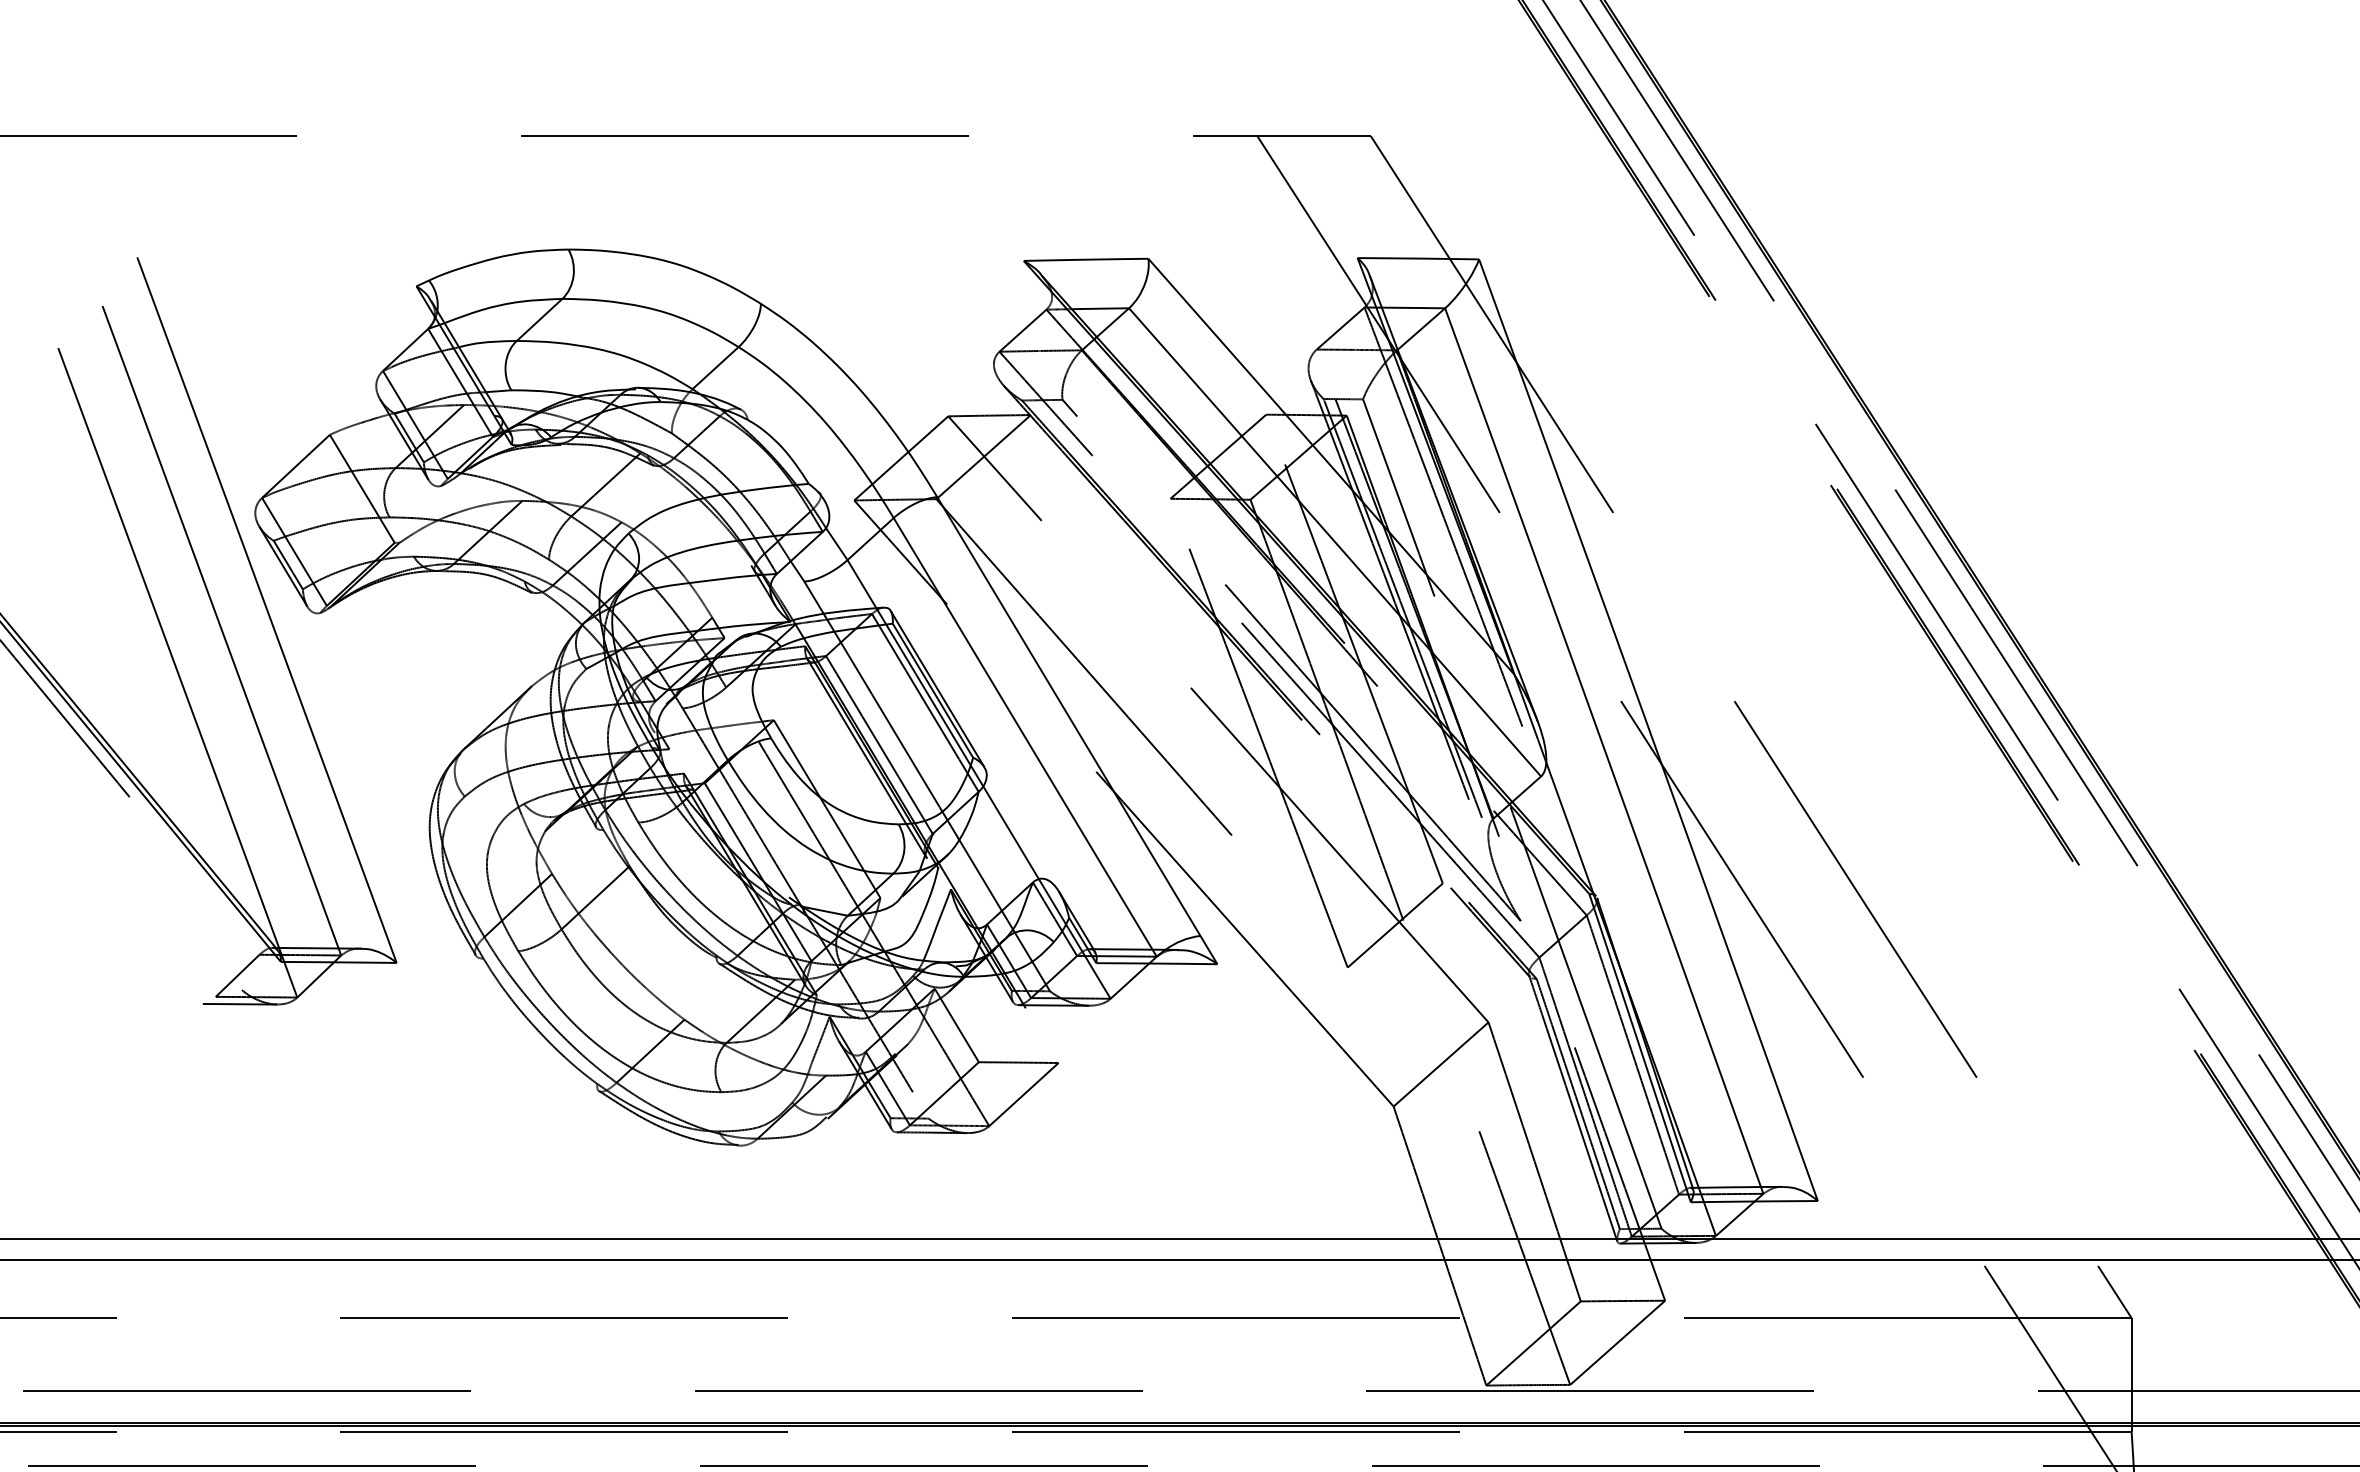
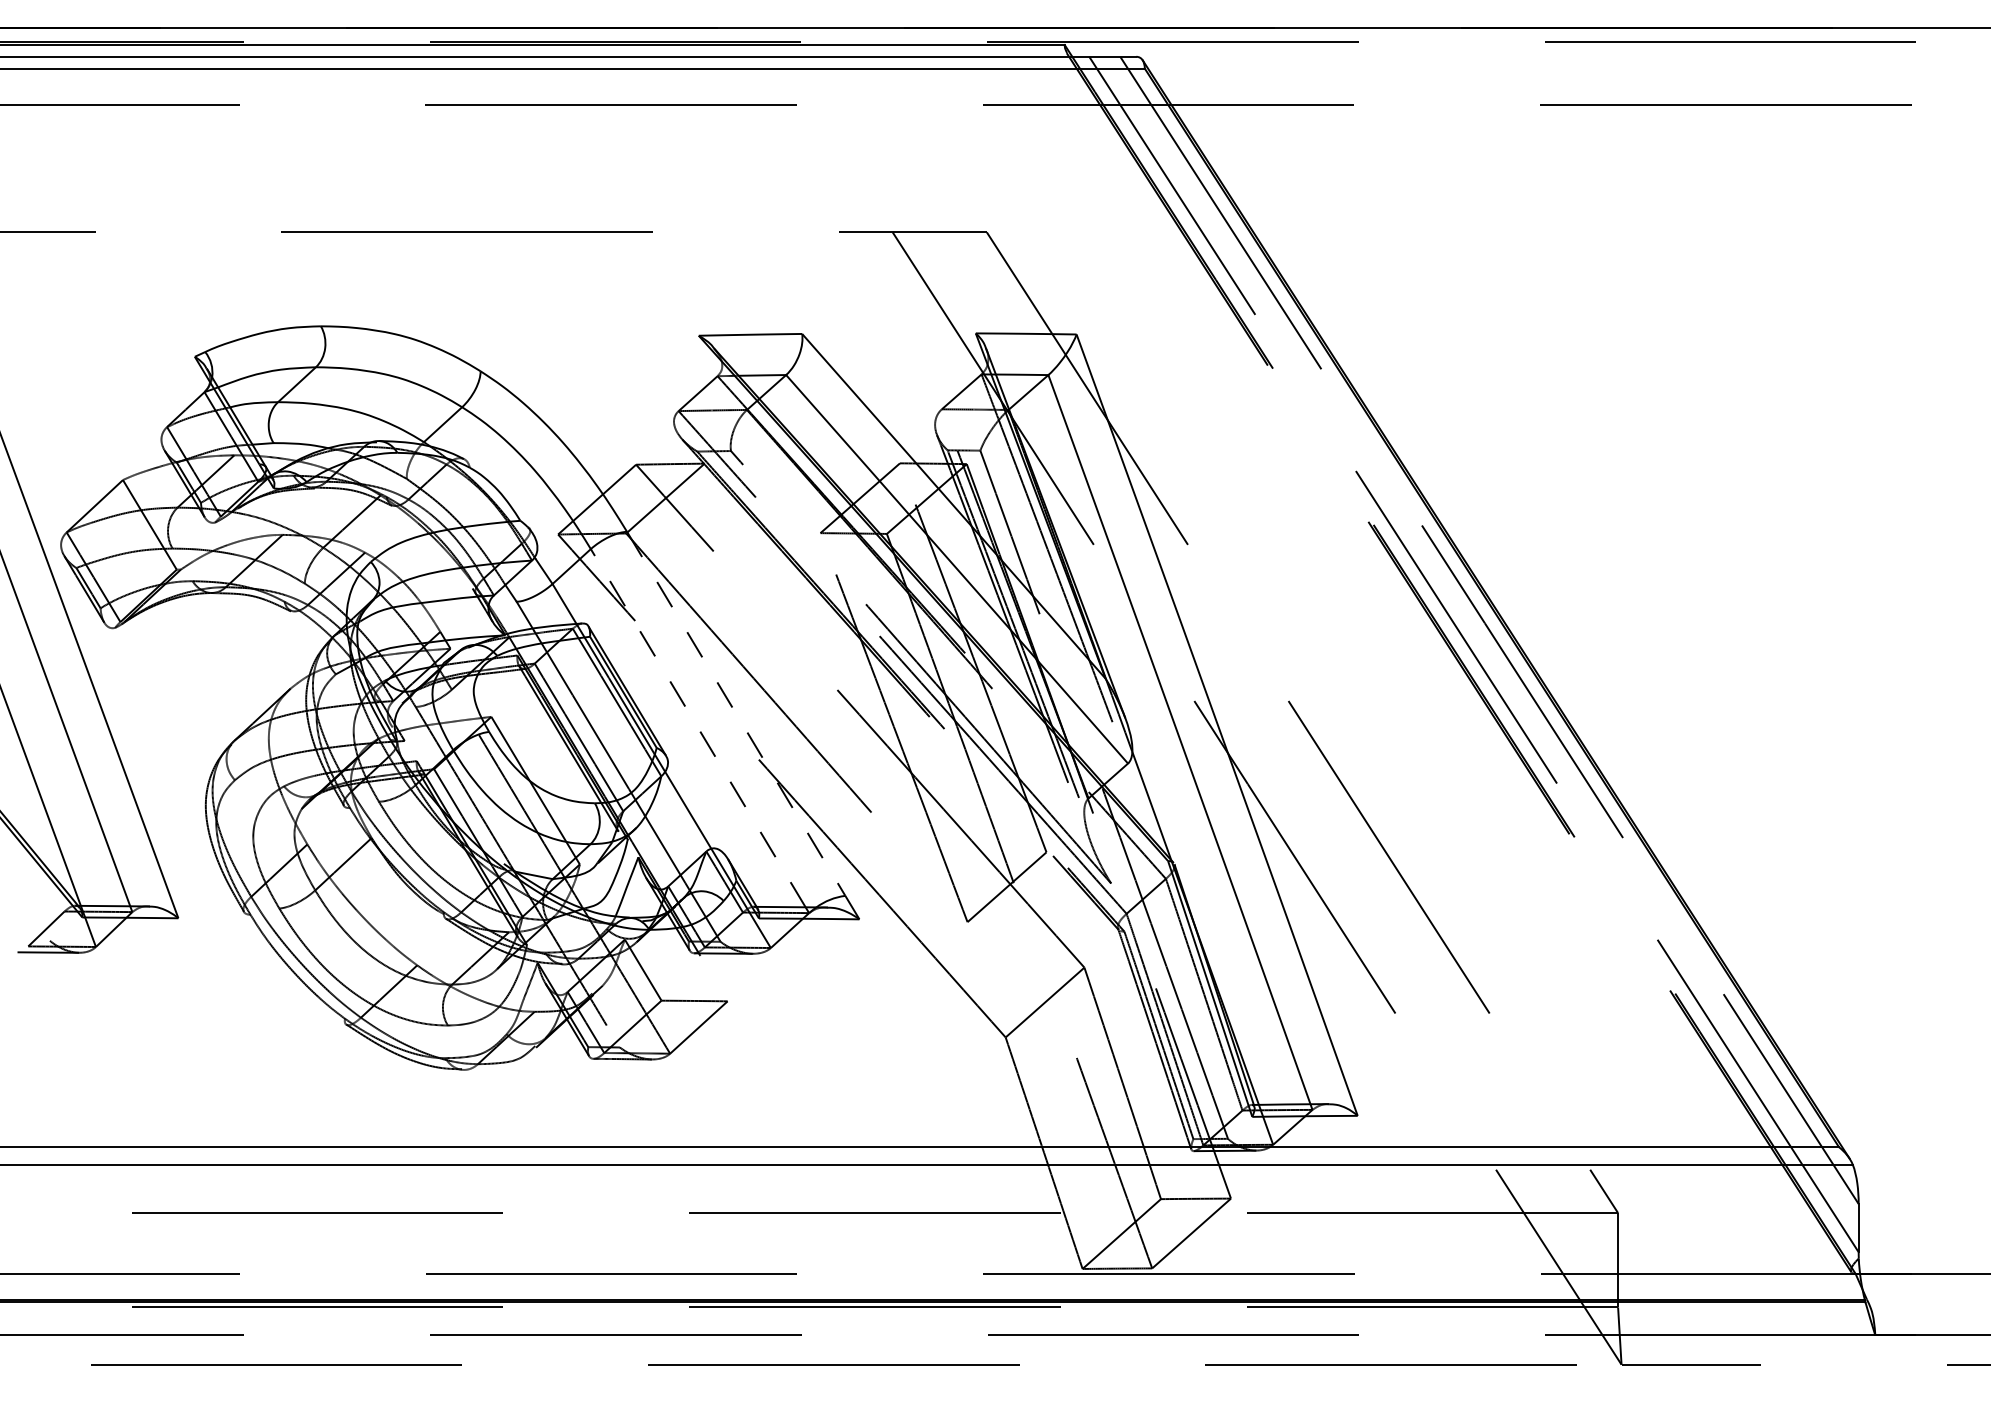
line: (1069, 716) -> (736, 713), solid -> dashed
line: (1023, 733) -> (698, 727), solid -> dashed

